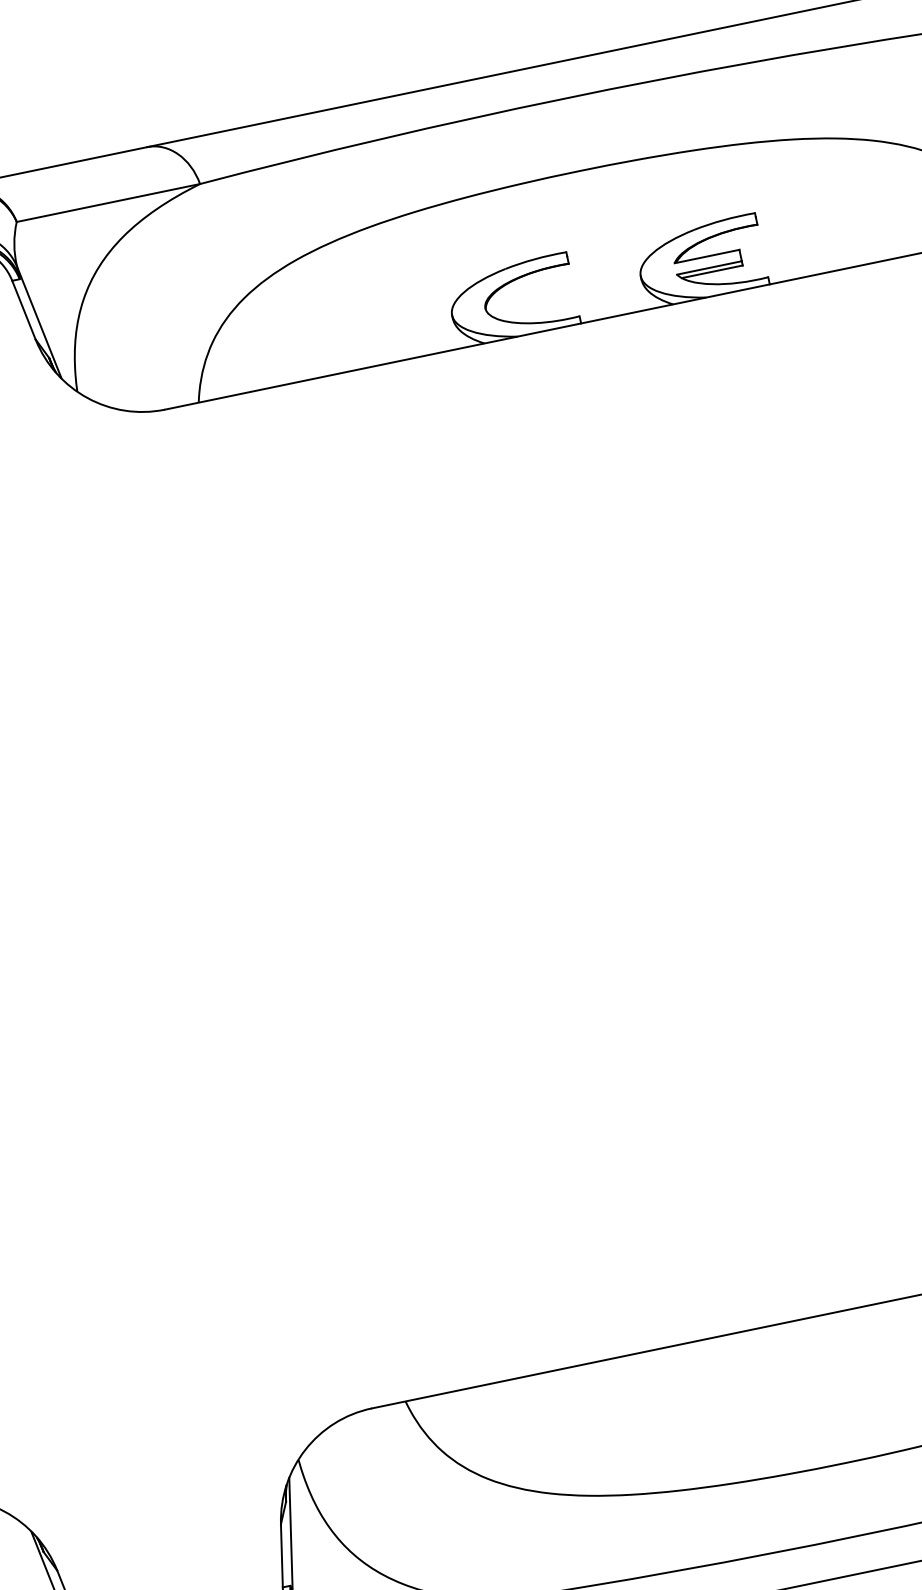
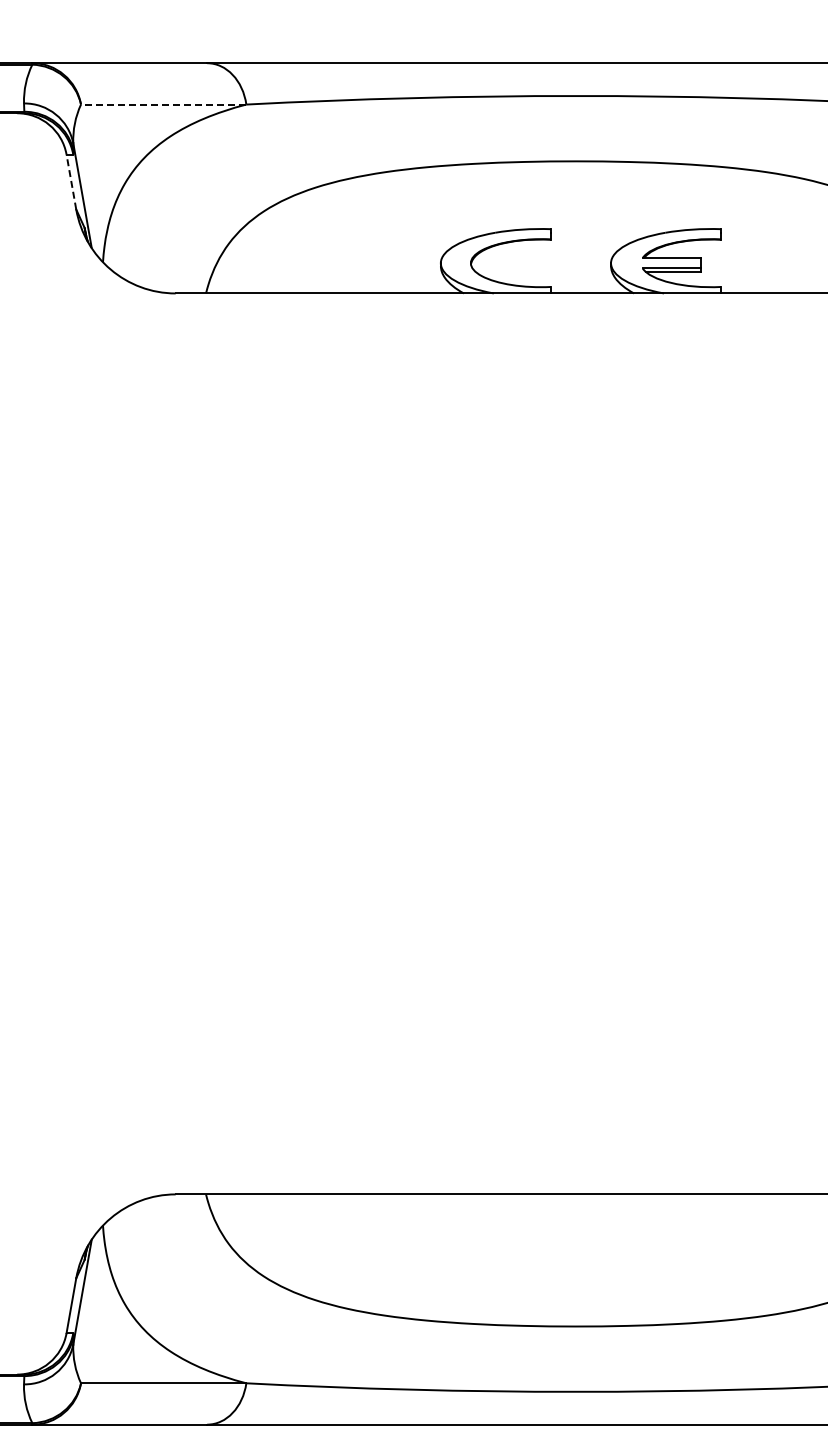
line: (108, 202) -> (163, 104), solid -> dashed
line: (24, 310) -> (71, 182), solid -> dashed

